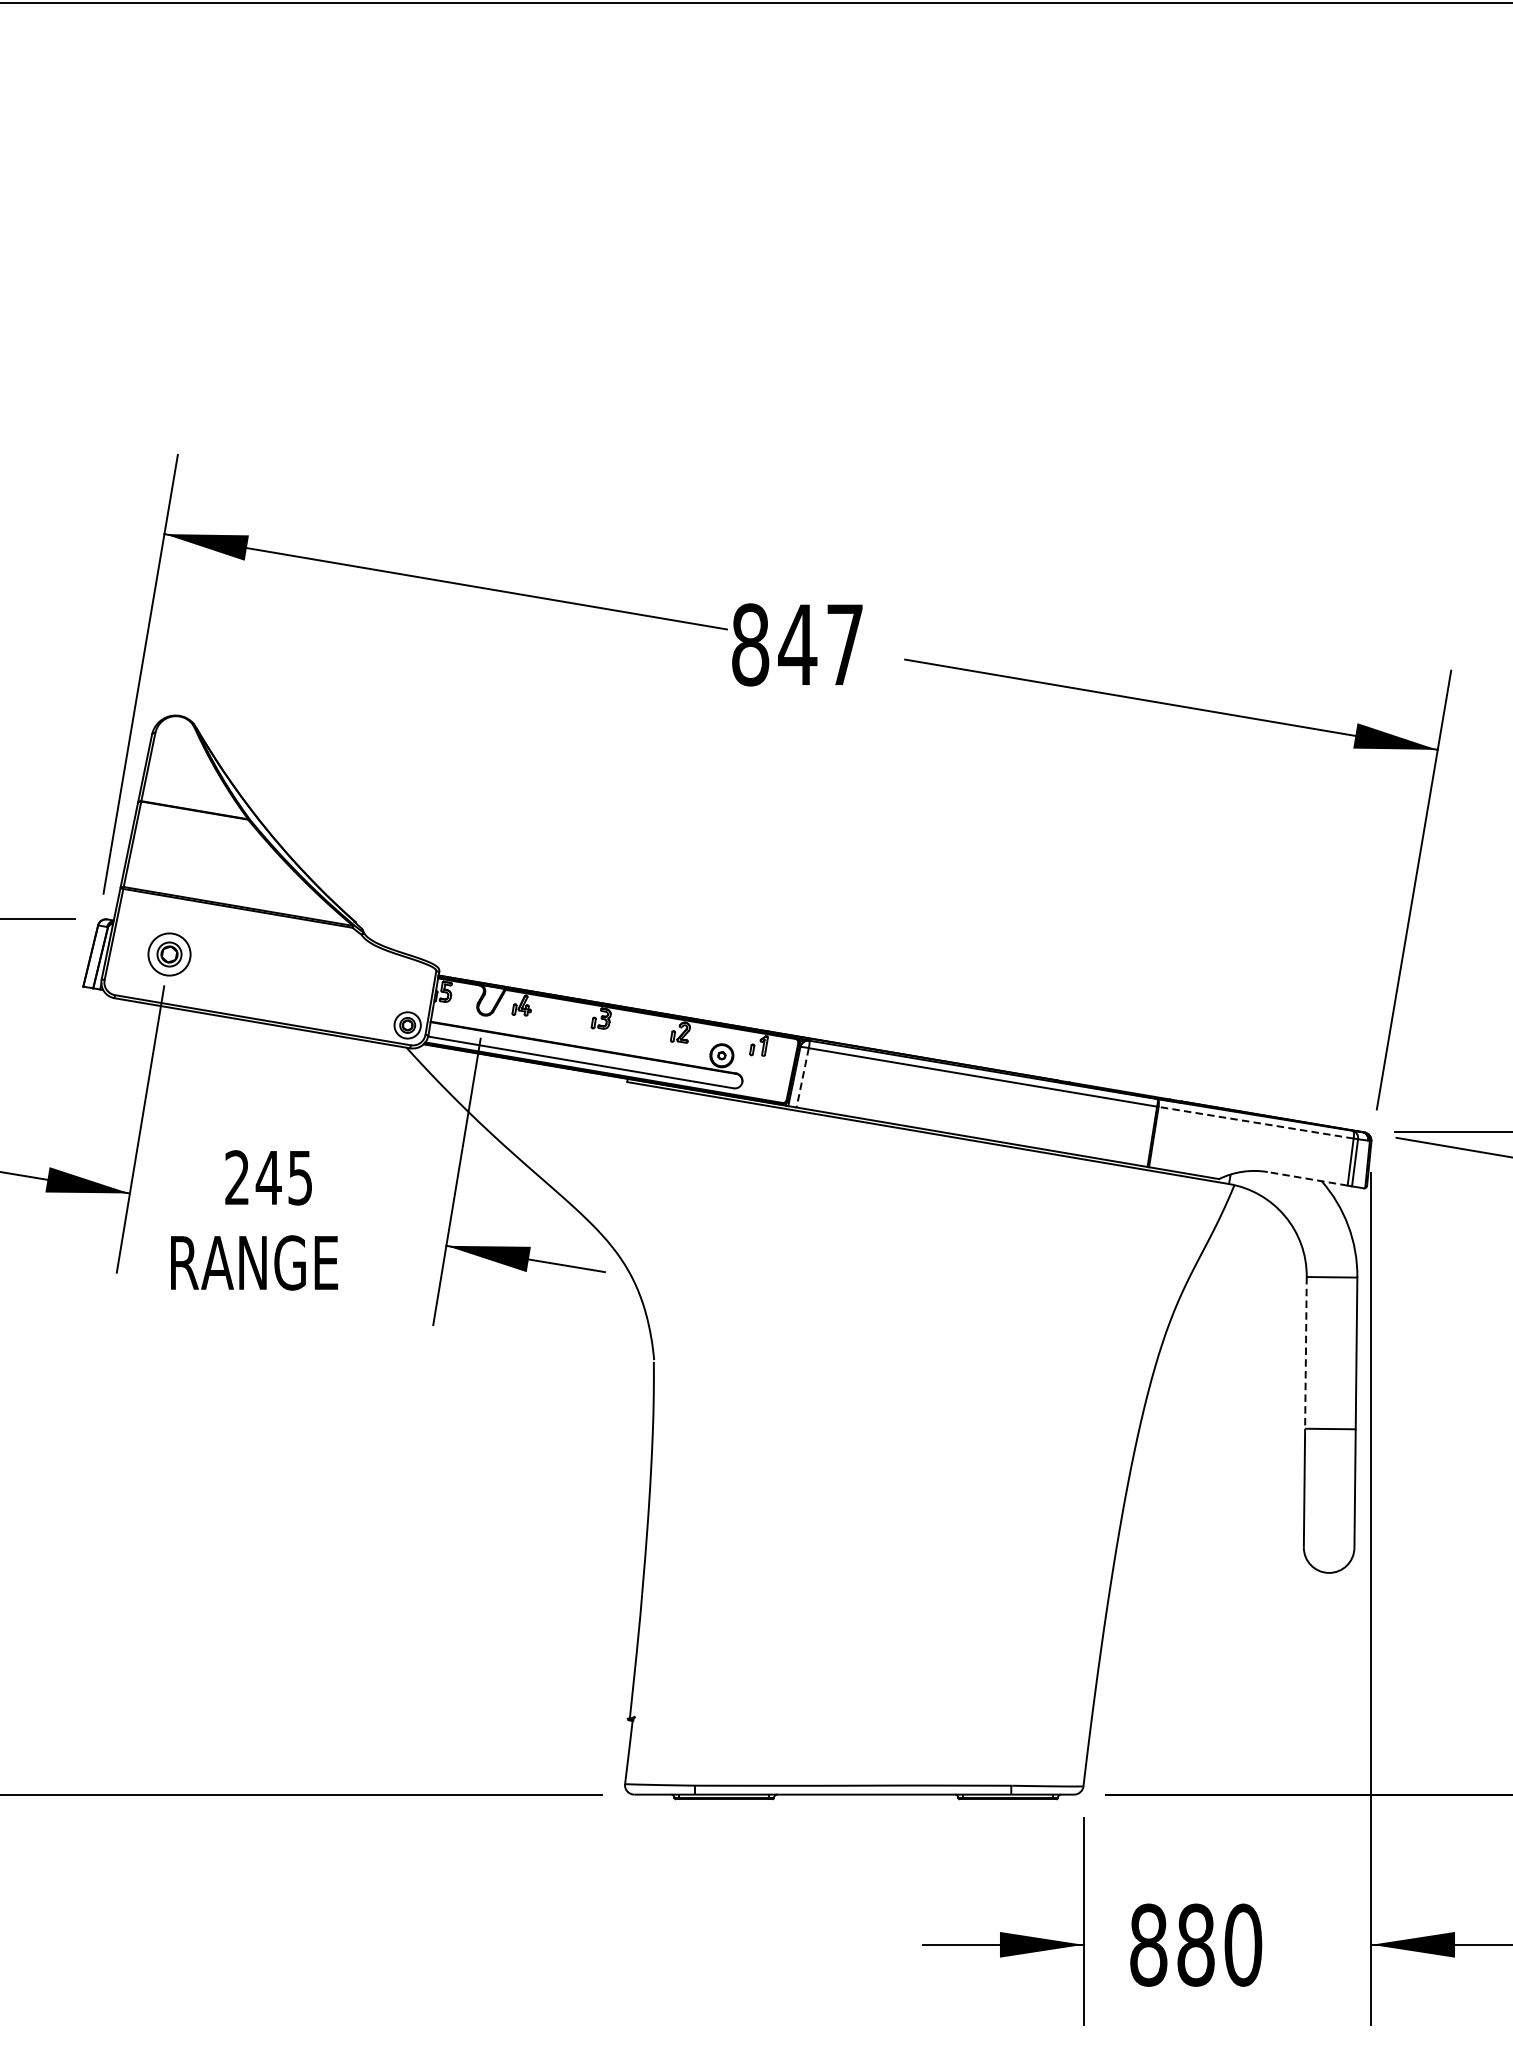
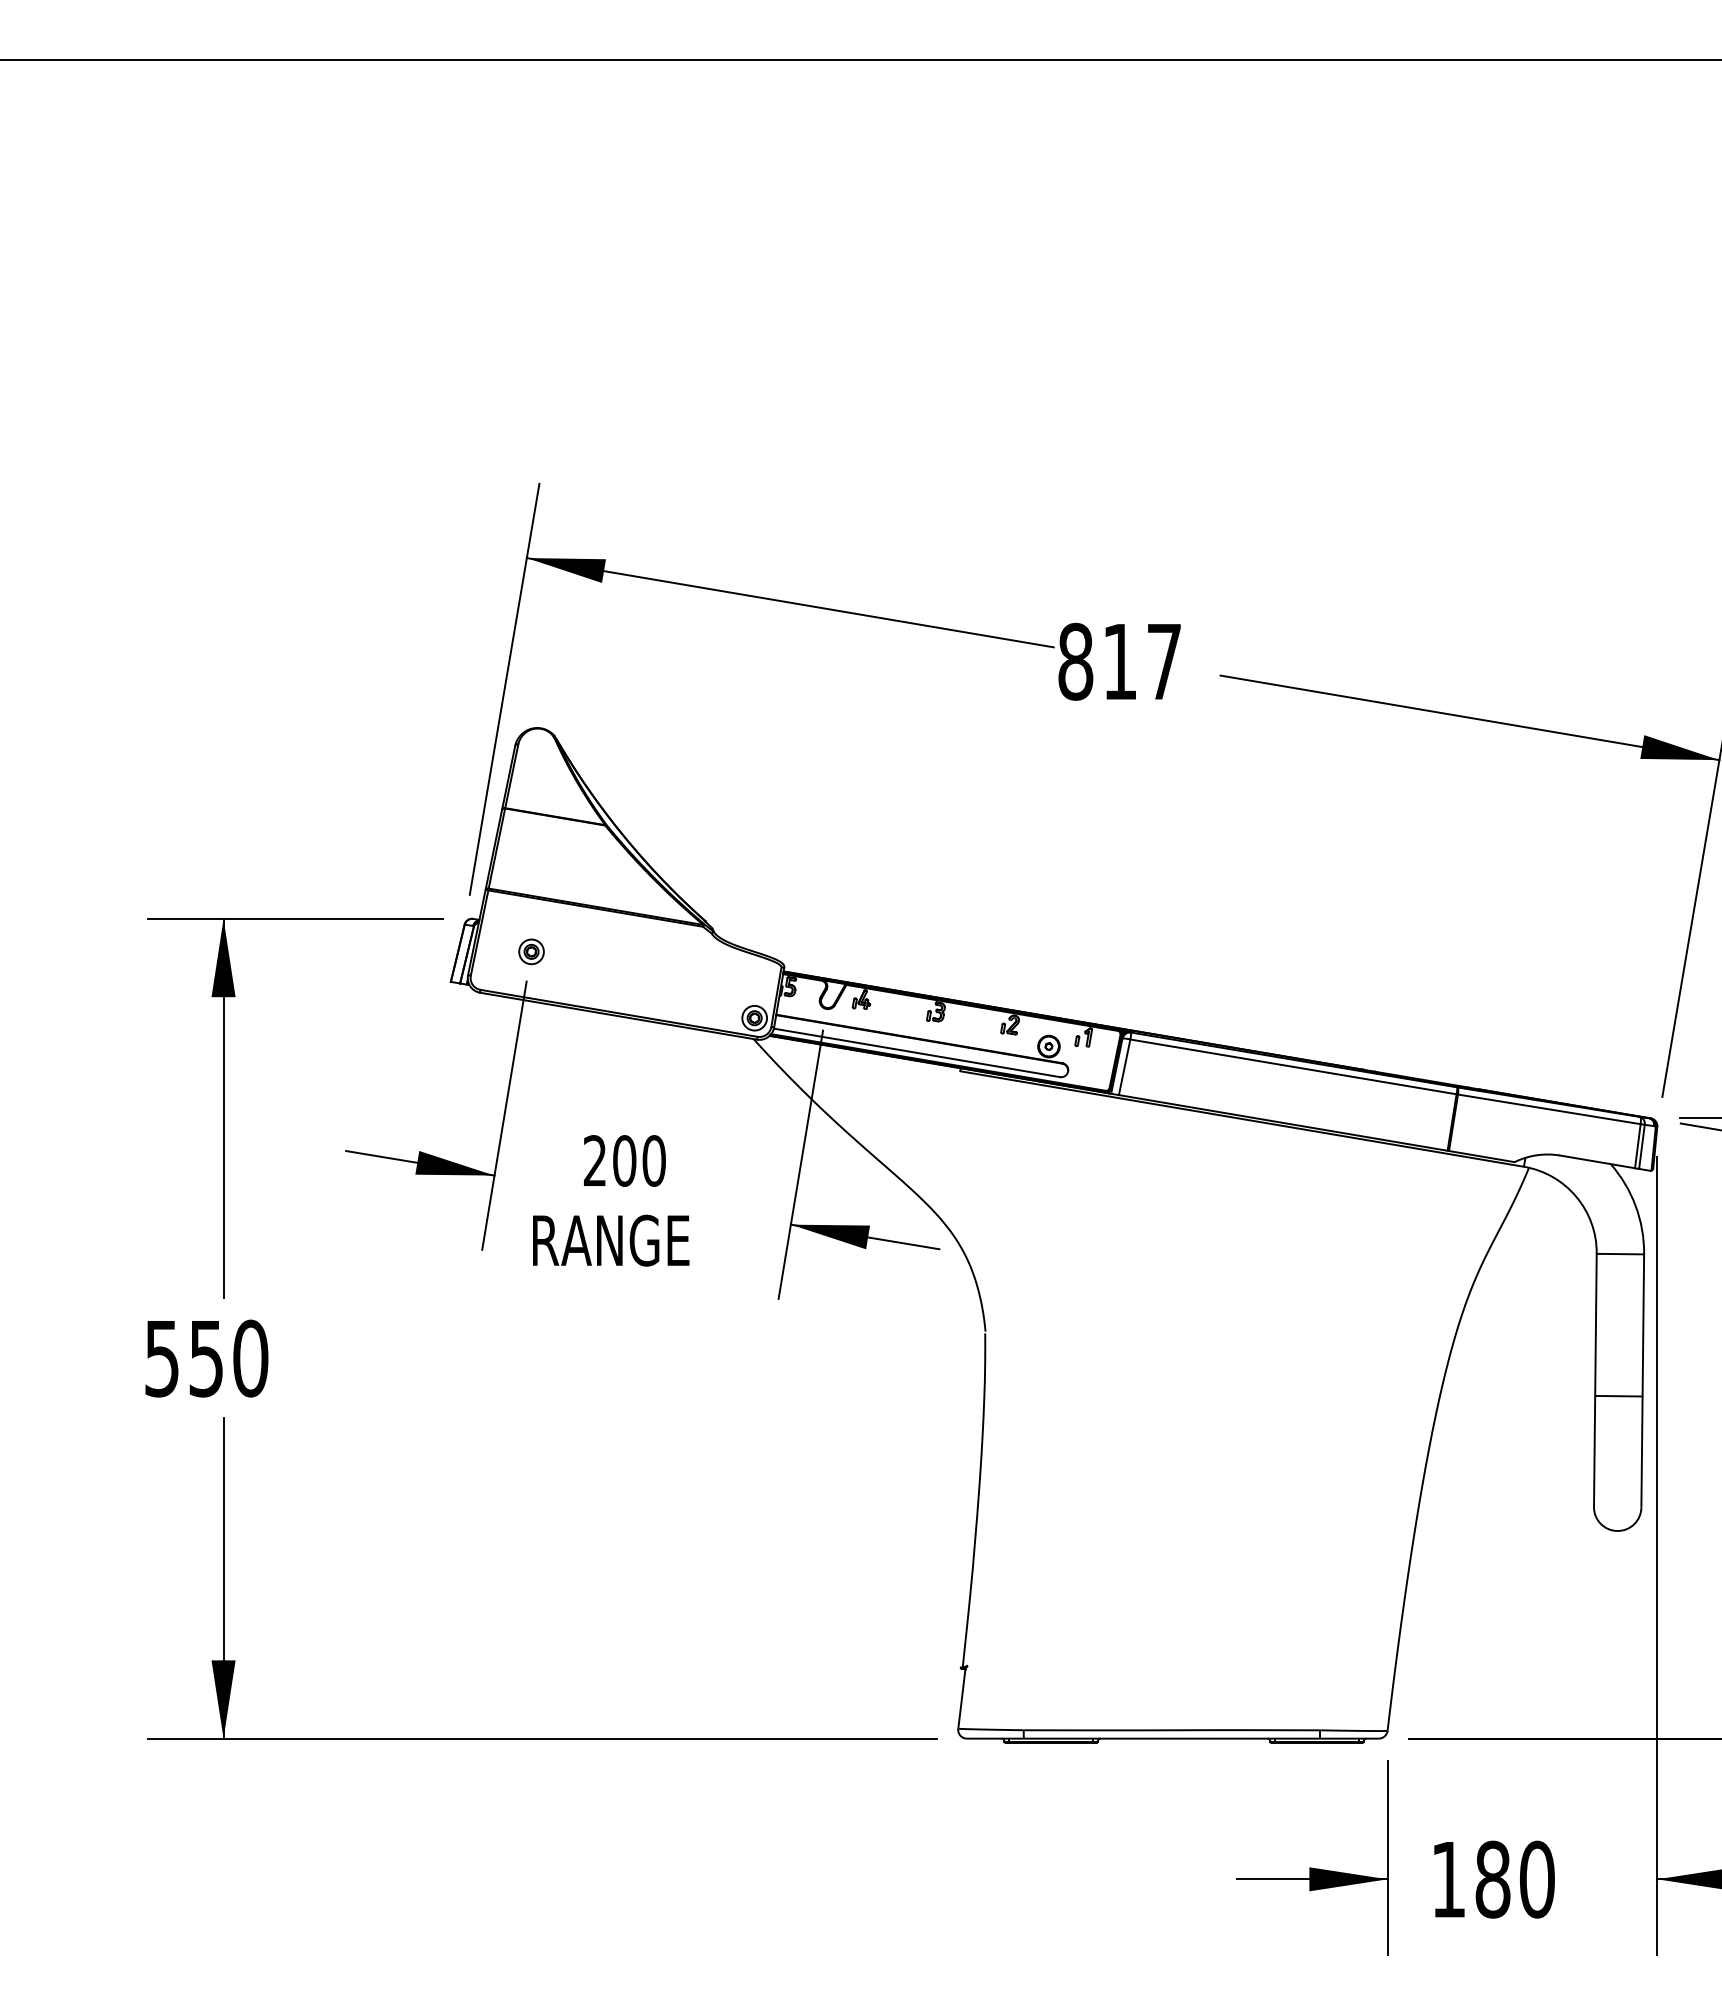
text: (797, 644) -> (1119, 661), 847 -> 817
part: (169, 954) -> (531, 951), size x0.62
line: (802, 1078) -> (1124, 1067), dashed -> solid
line: (1256, 1122) -> (1549, 1109), dashed -> solid
text: (283, 1177) -> (638, 1160), 245 -> 200
line: (1307, 1178) -> (1597, 1161), dashed -> solid
line: (1305, 1353) -> (1595, 1325), dashed -> solid
text: (1148, 1945) -> (1448, 1879), 880 -> 180

